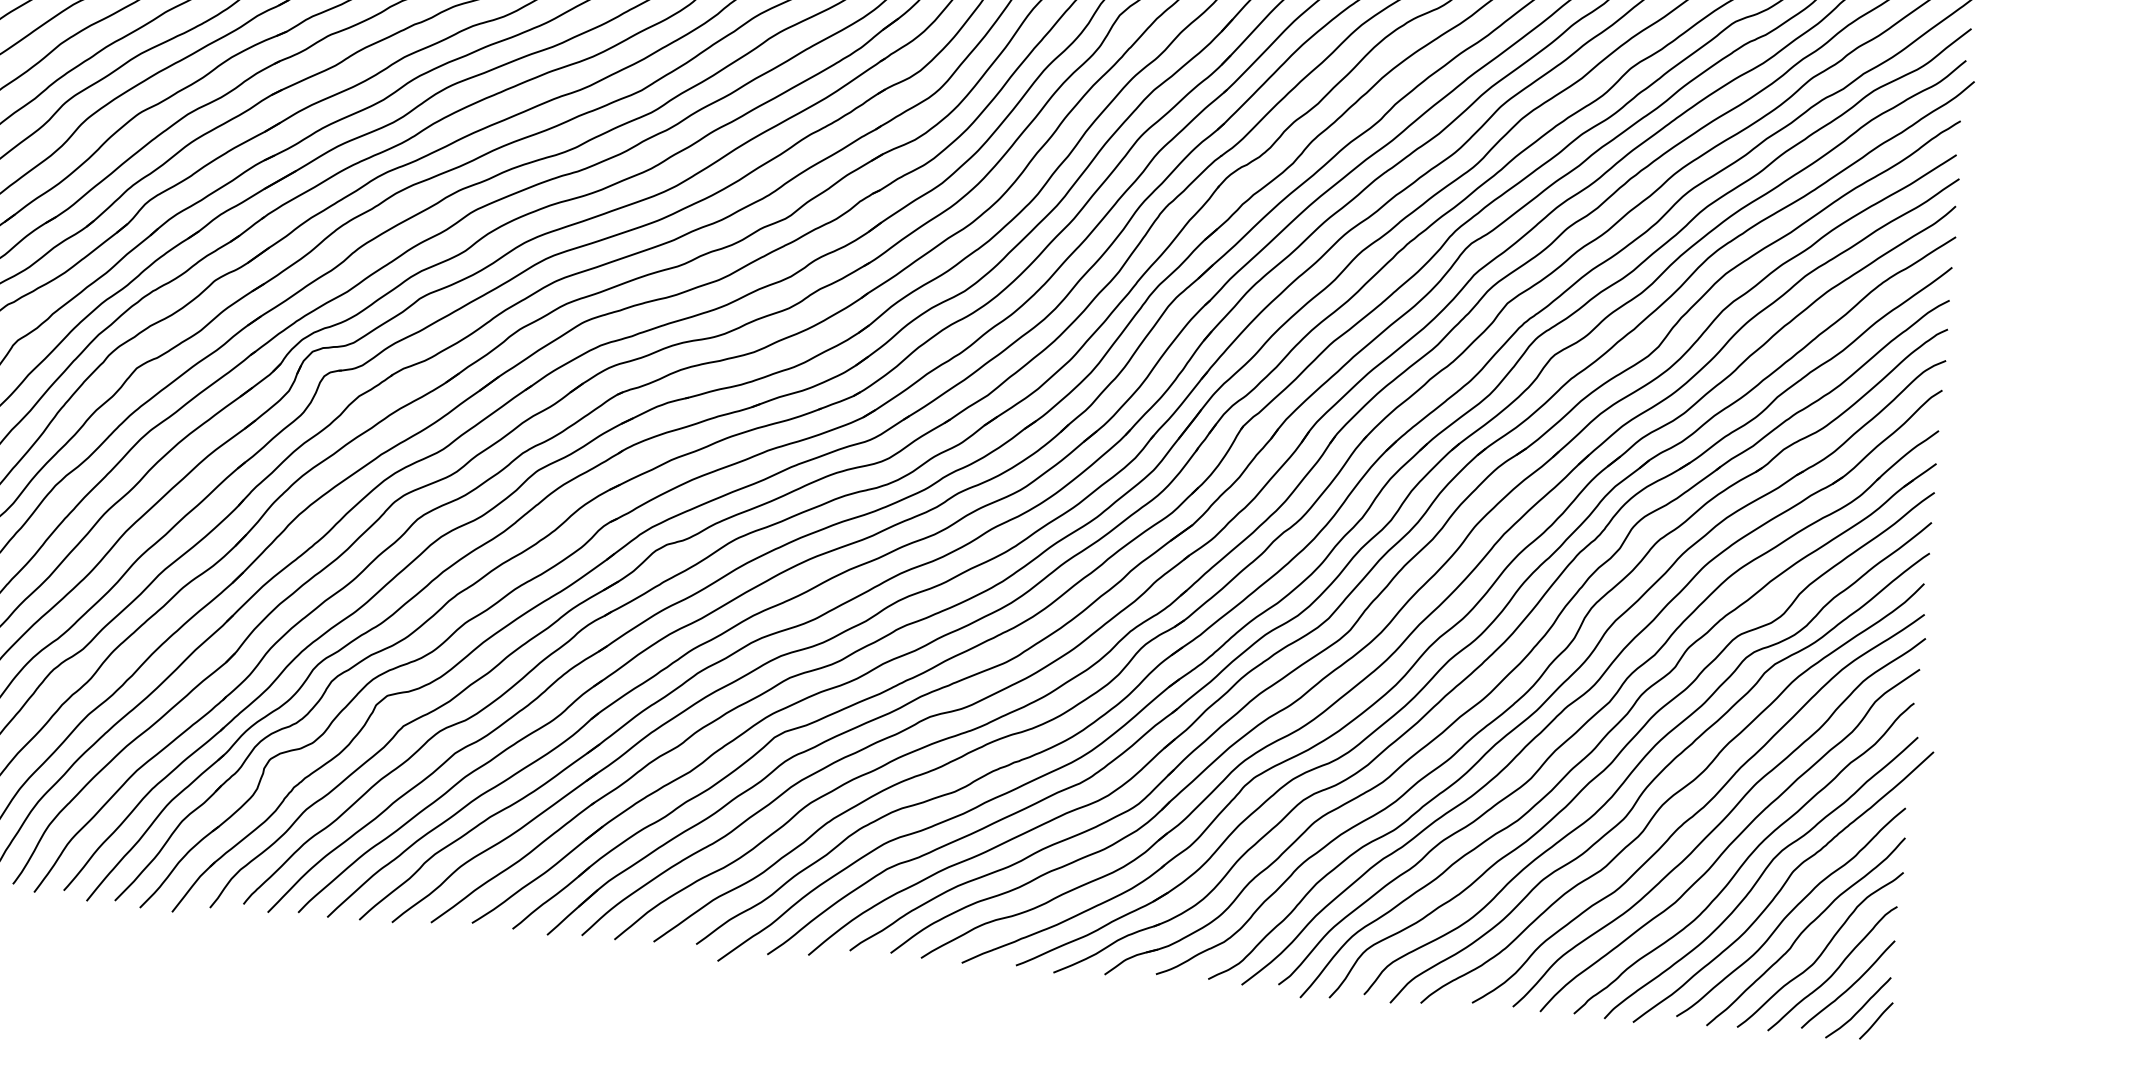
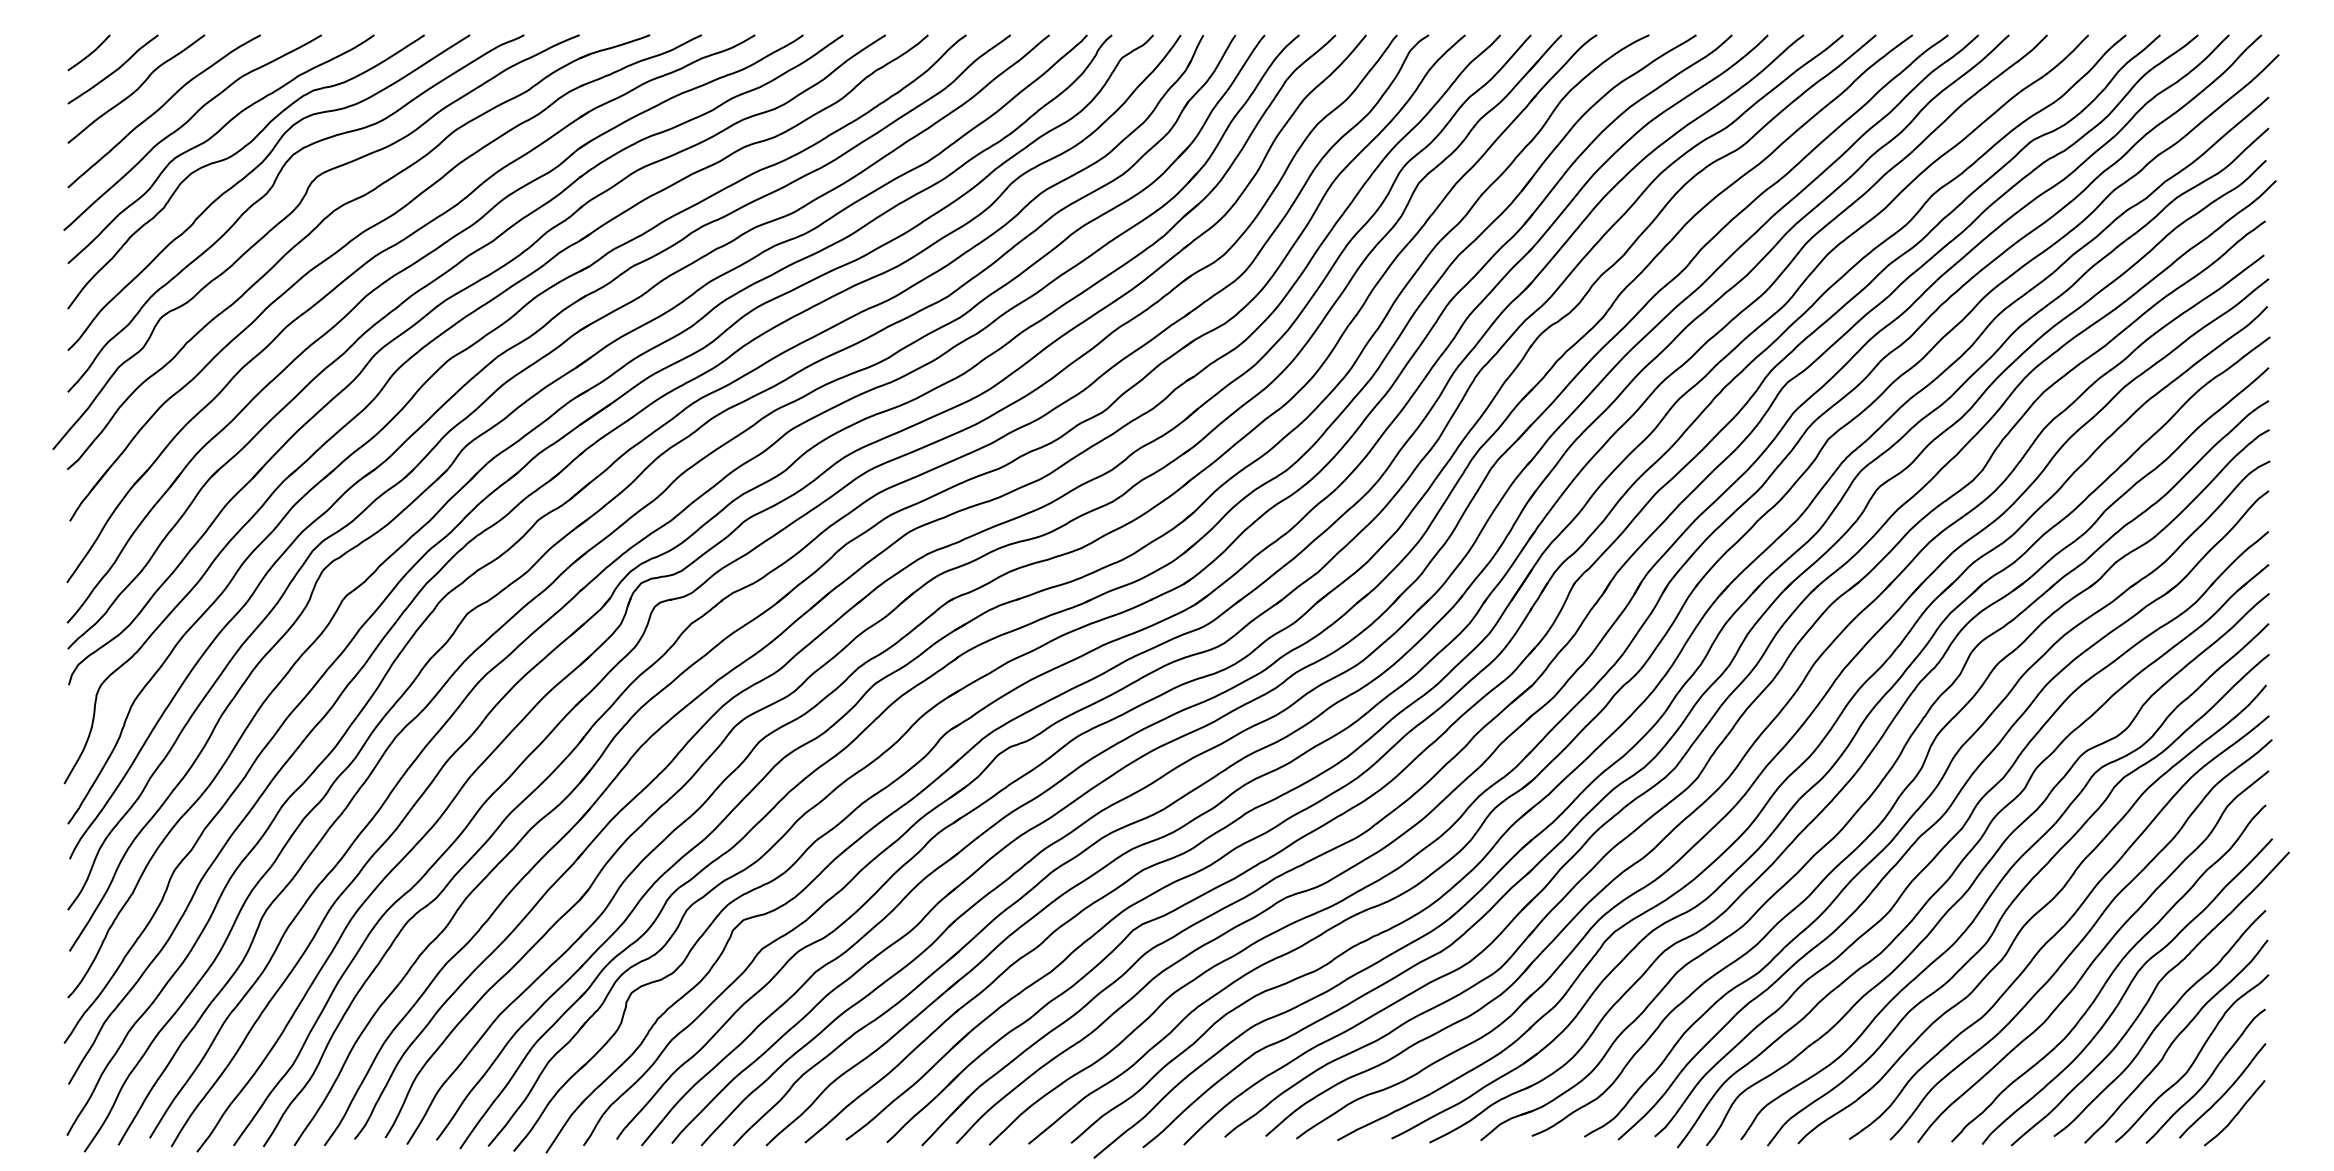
line: (1876, 1020) -> (2253, 1124), removed

